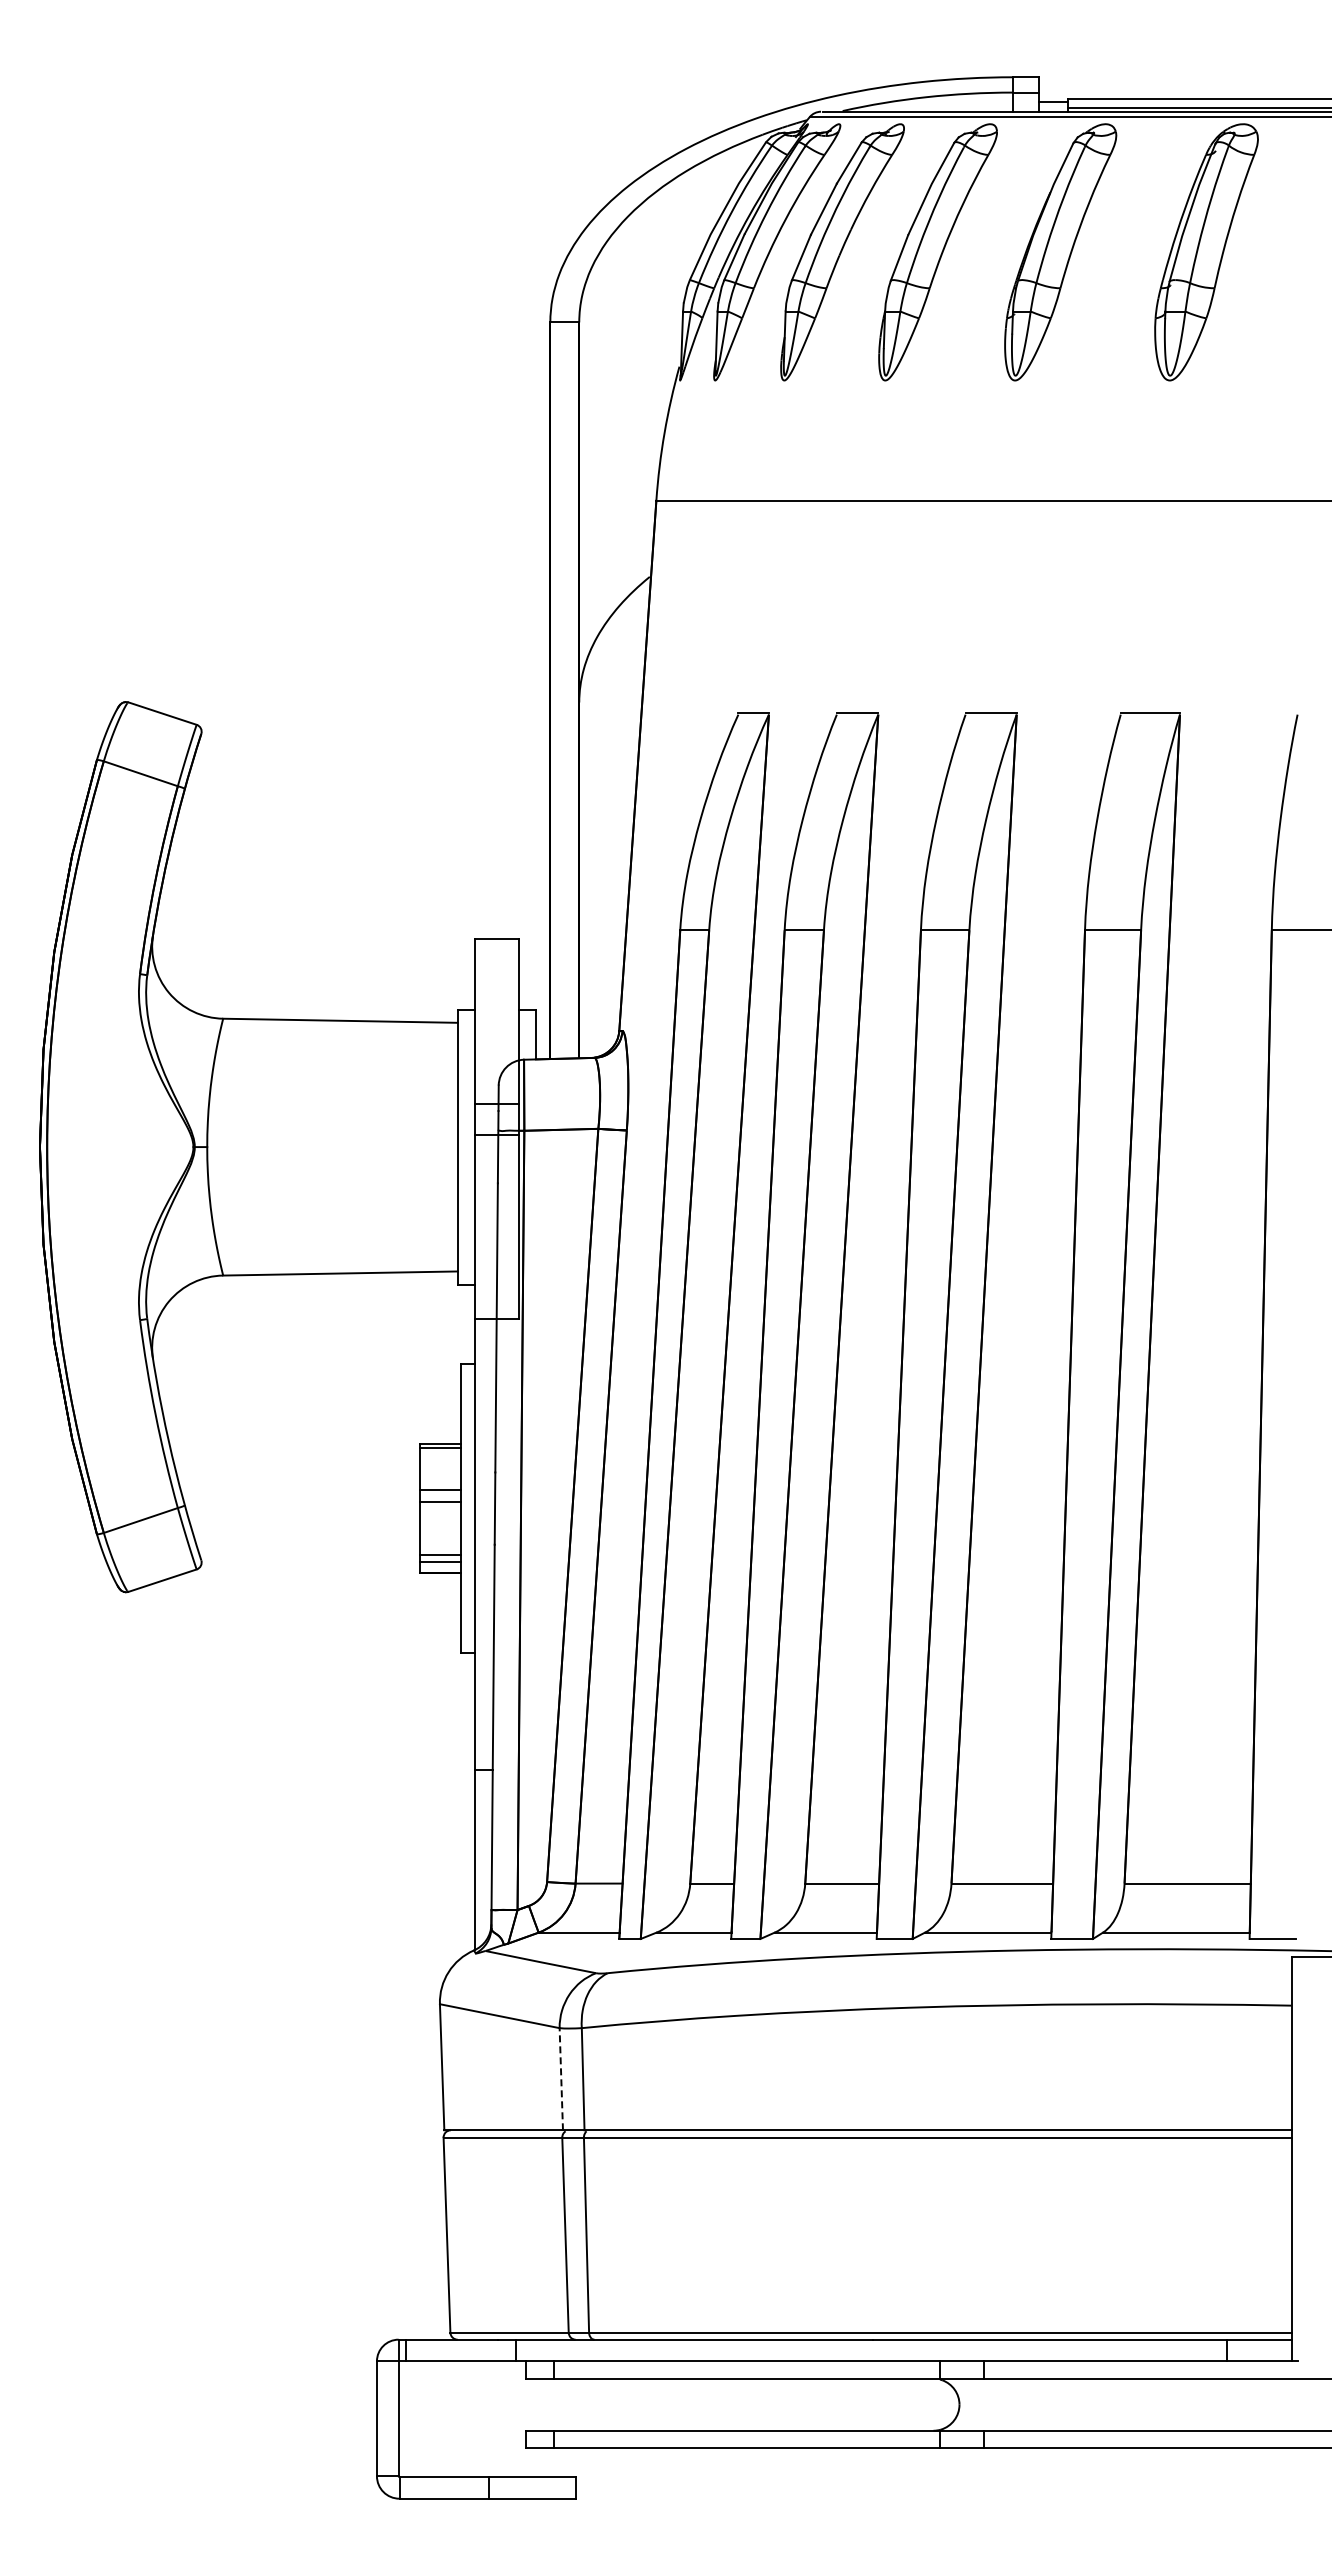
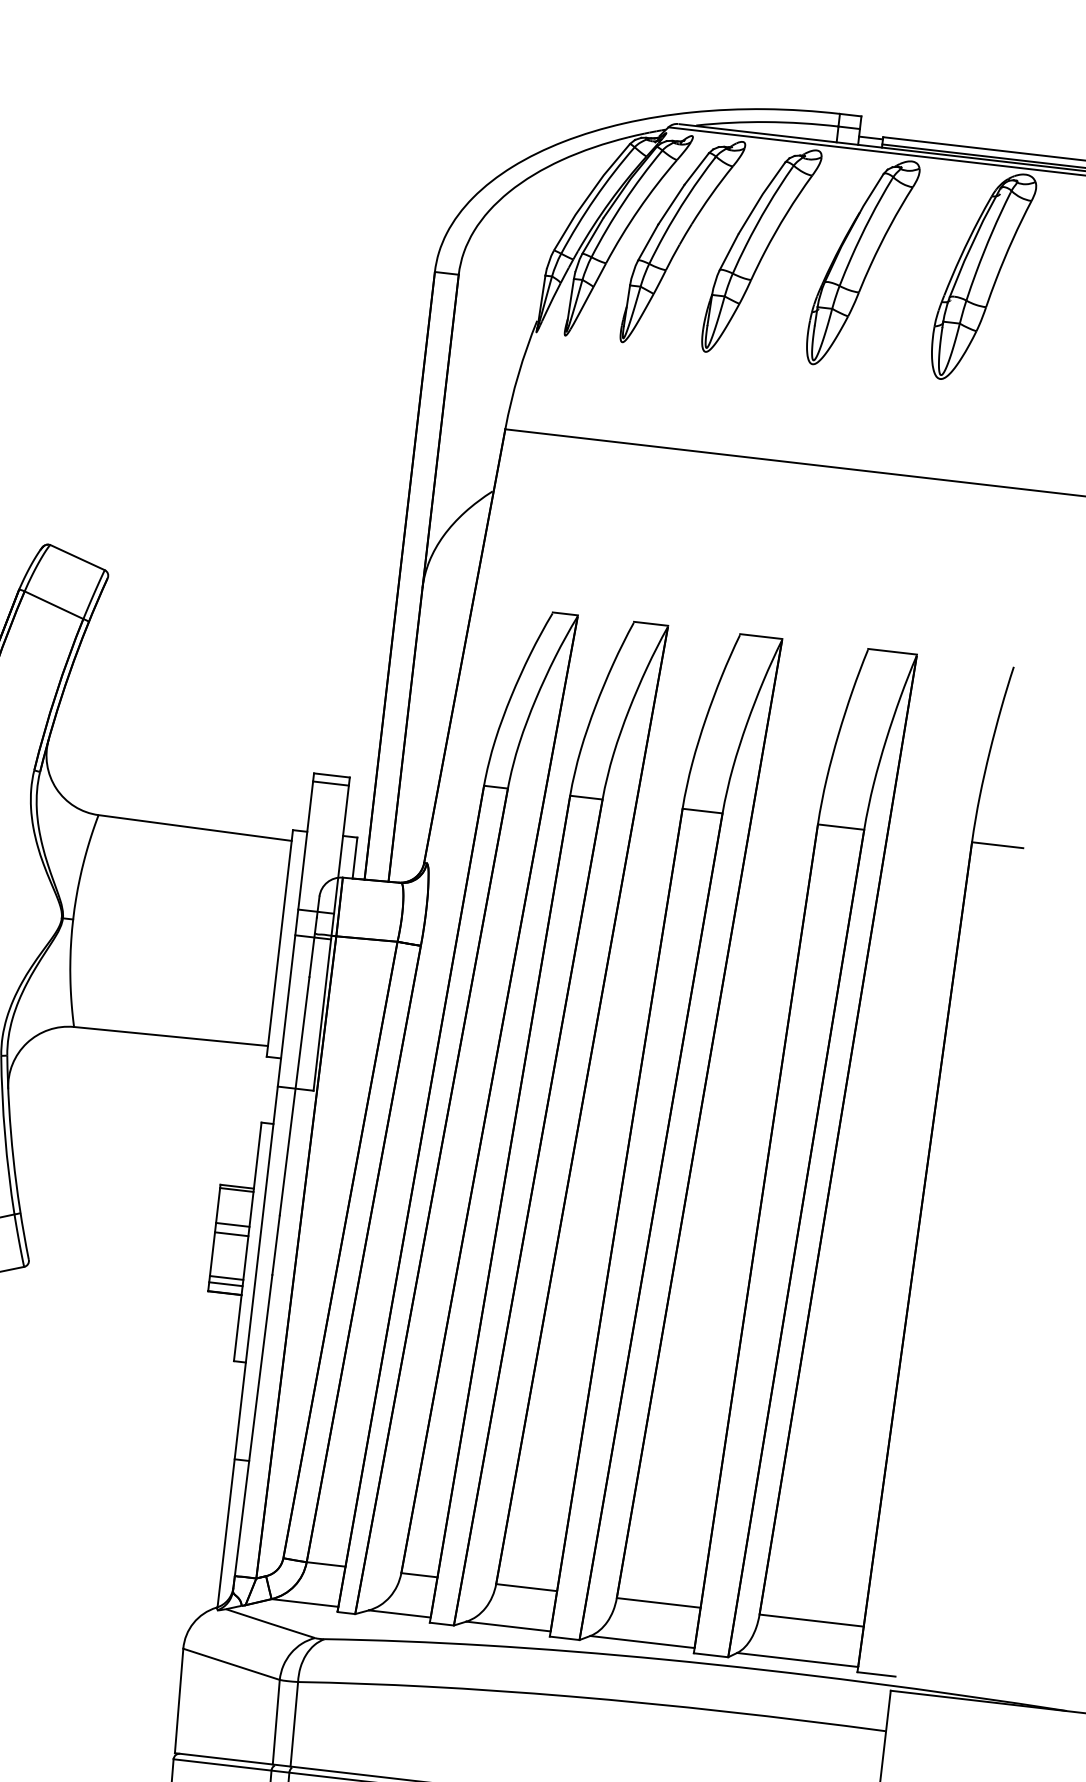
line: (496, 948) -> (330, 783), added
line: (561, 2078) -> (276, 1721), dashed -> solid

